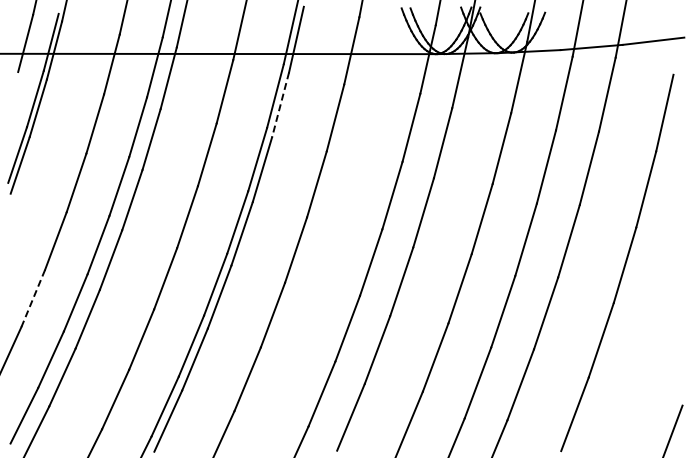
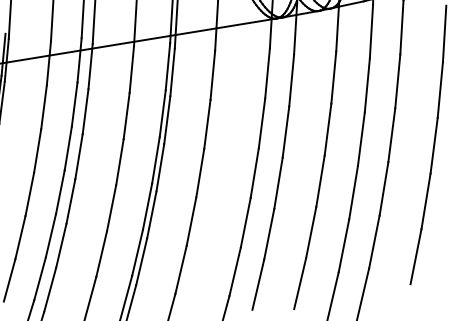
line: (280, 105) -> (172, 72), dashed -> solid
line: (33, 298) -> (20, 237), dashed -> solid

